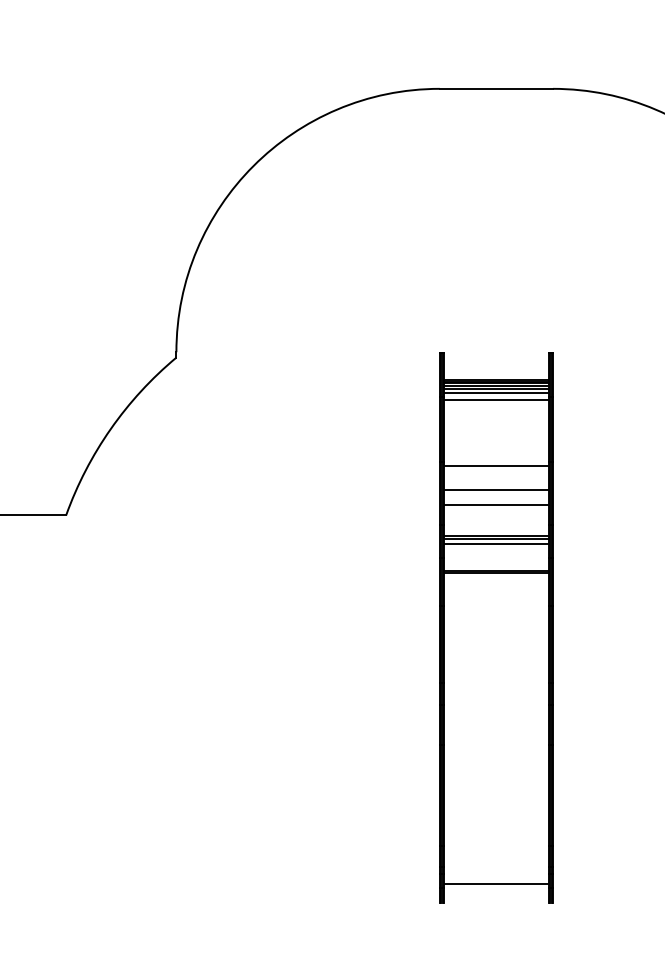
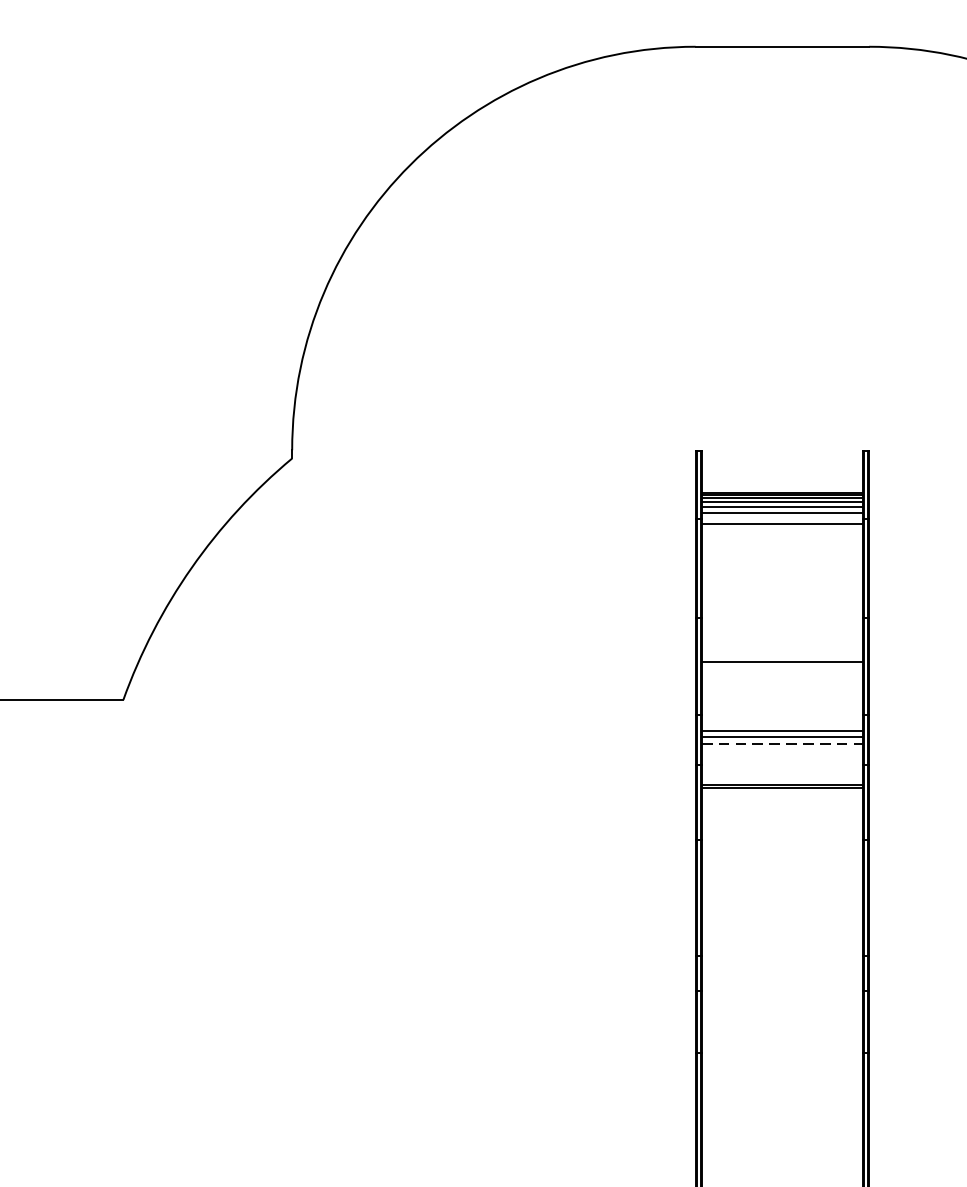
line: (495, 466) -> (780, 625), removed
line: (495, 504) -> (780, 683), removed
line: (496, 543) -> (782, 743), solid -> dashed

